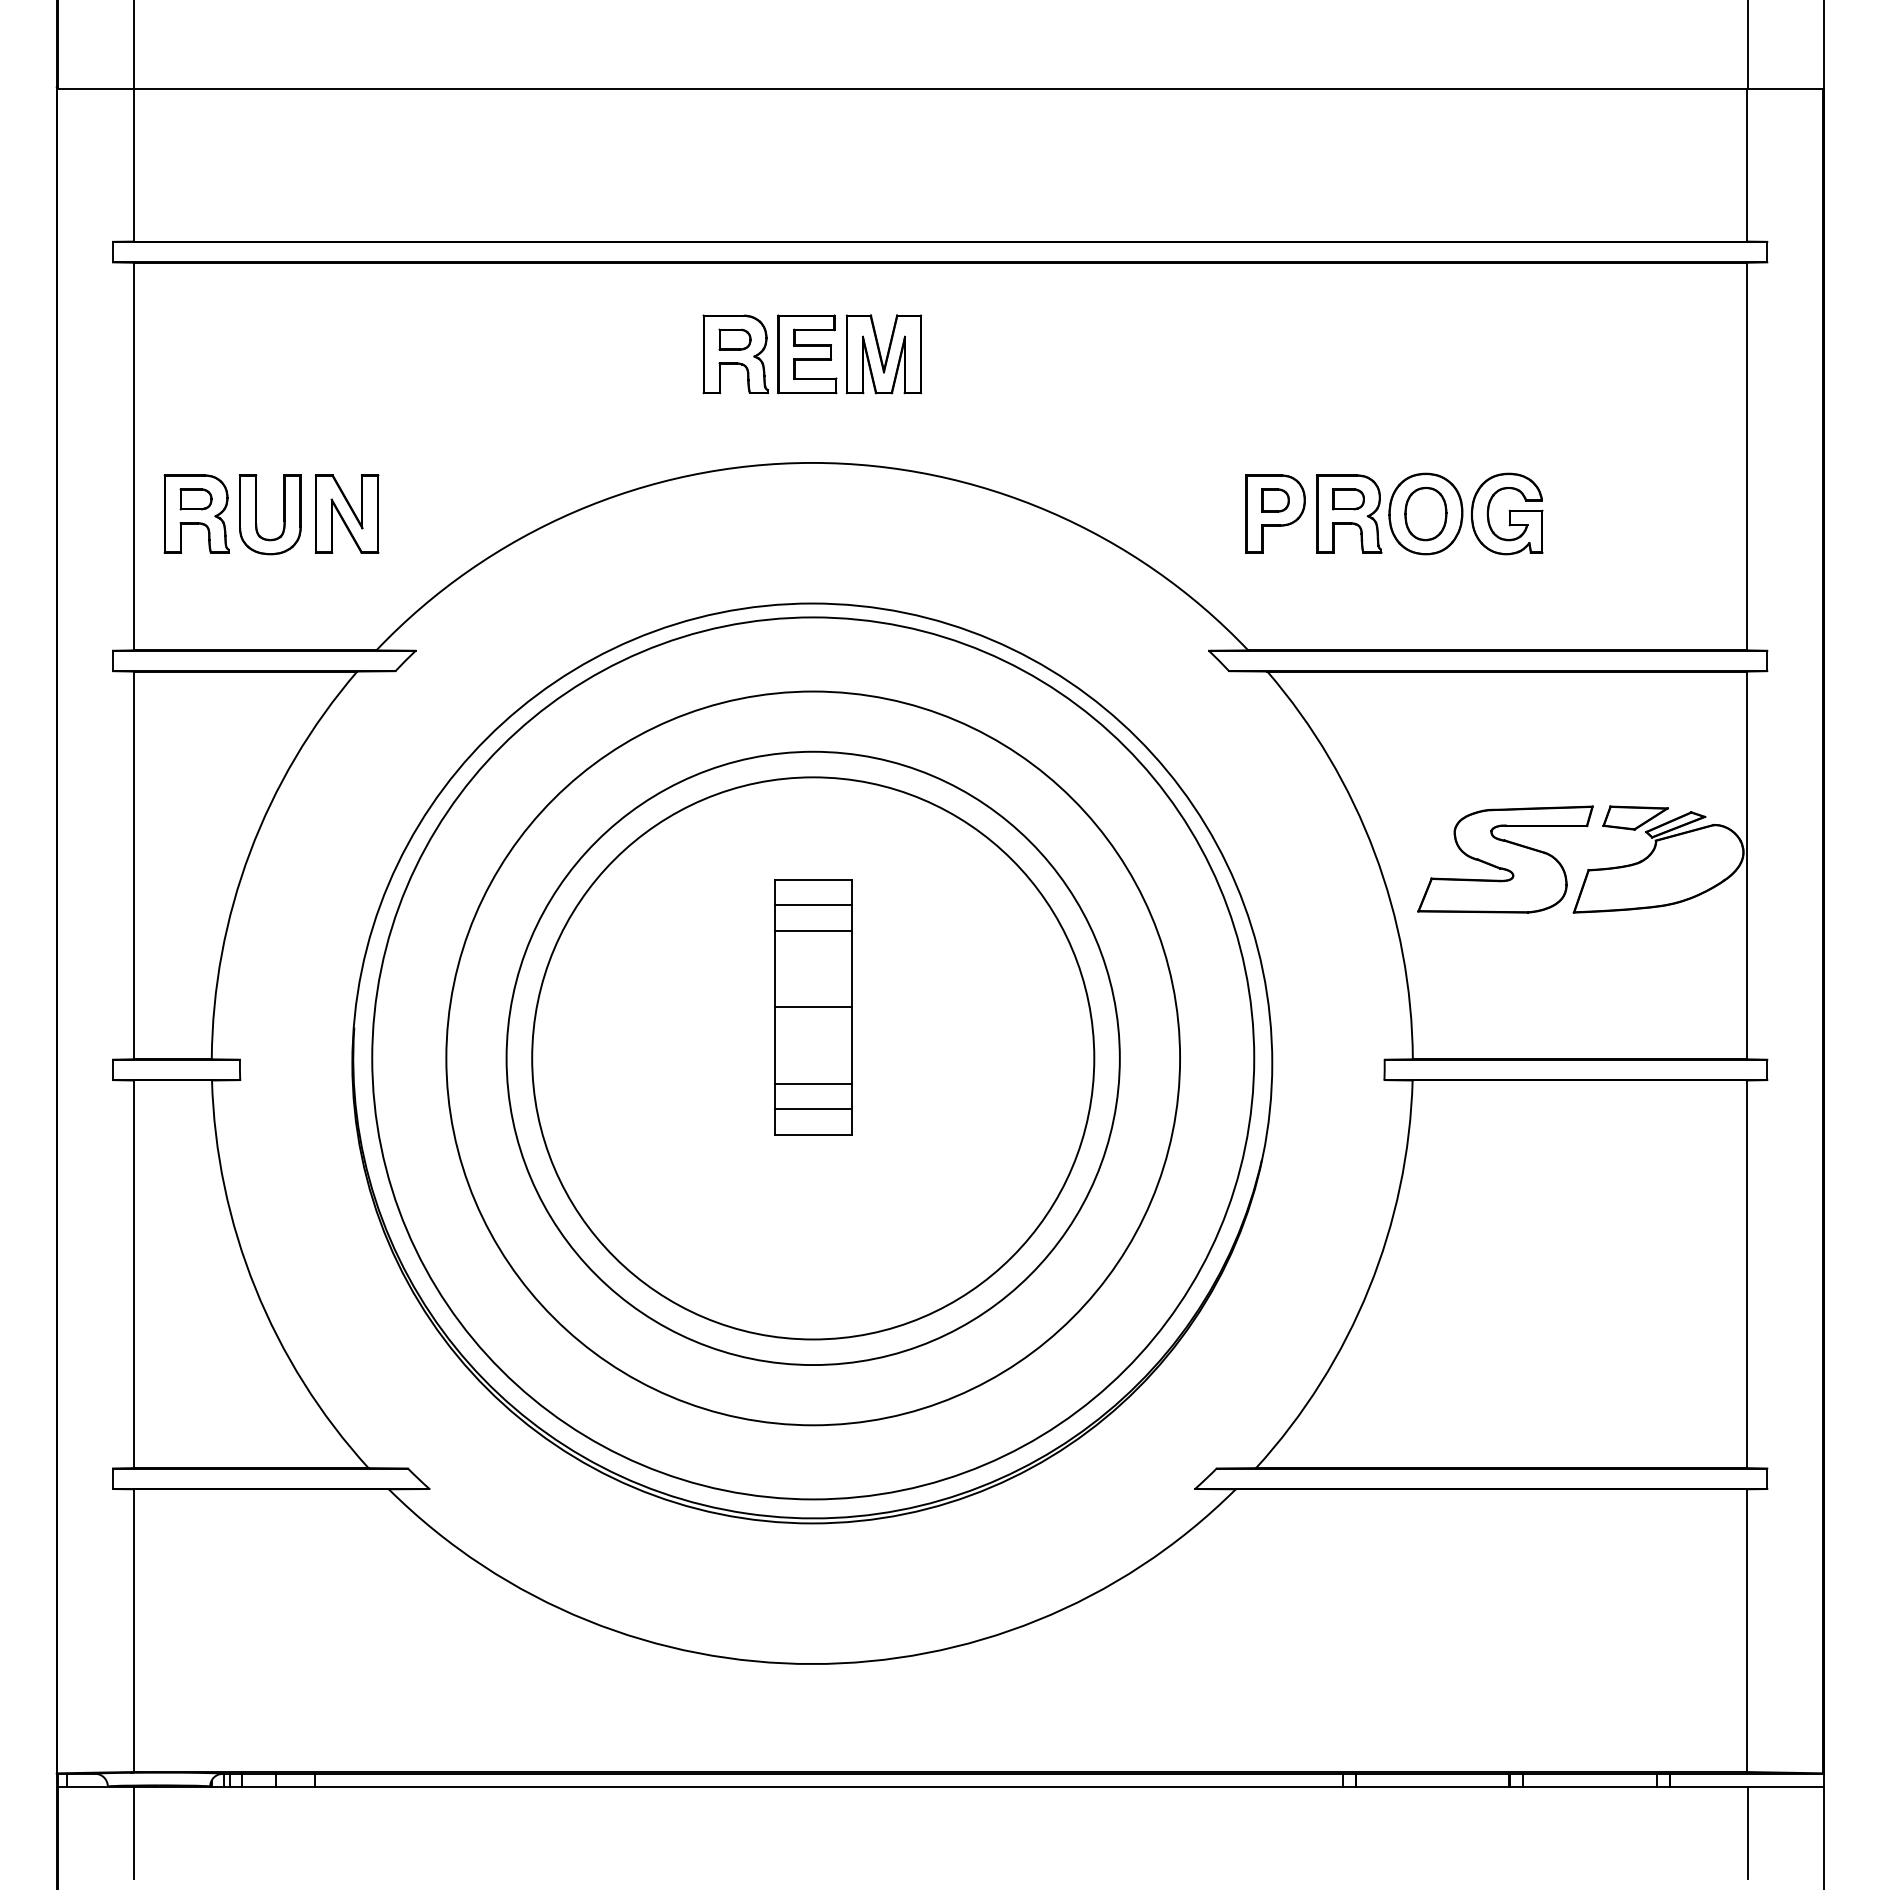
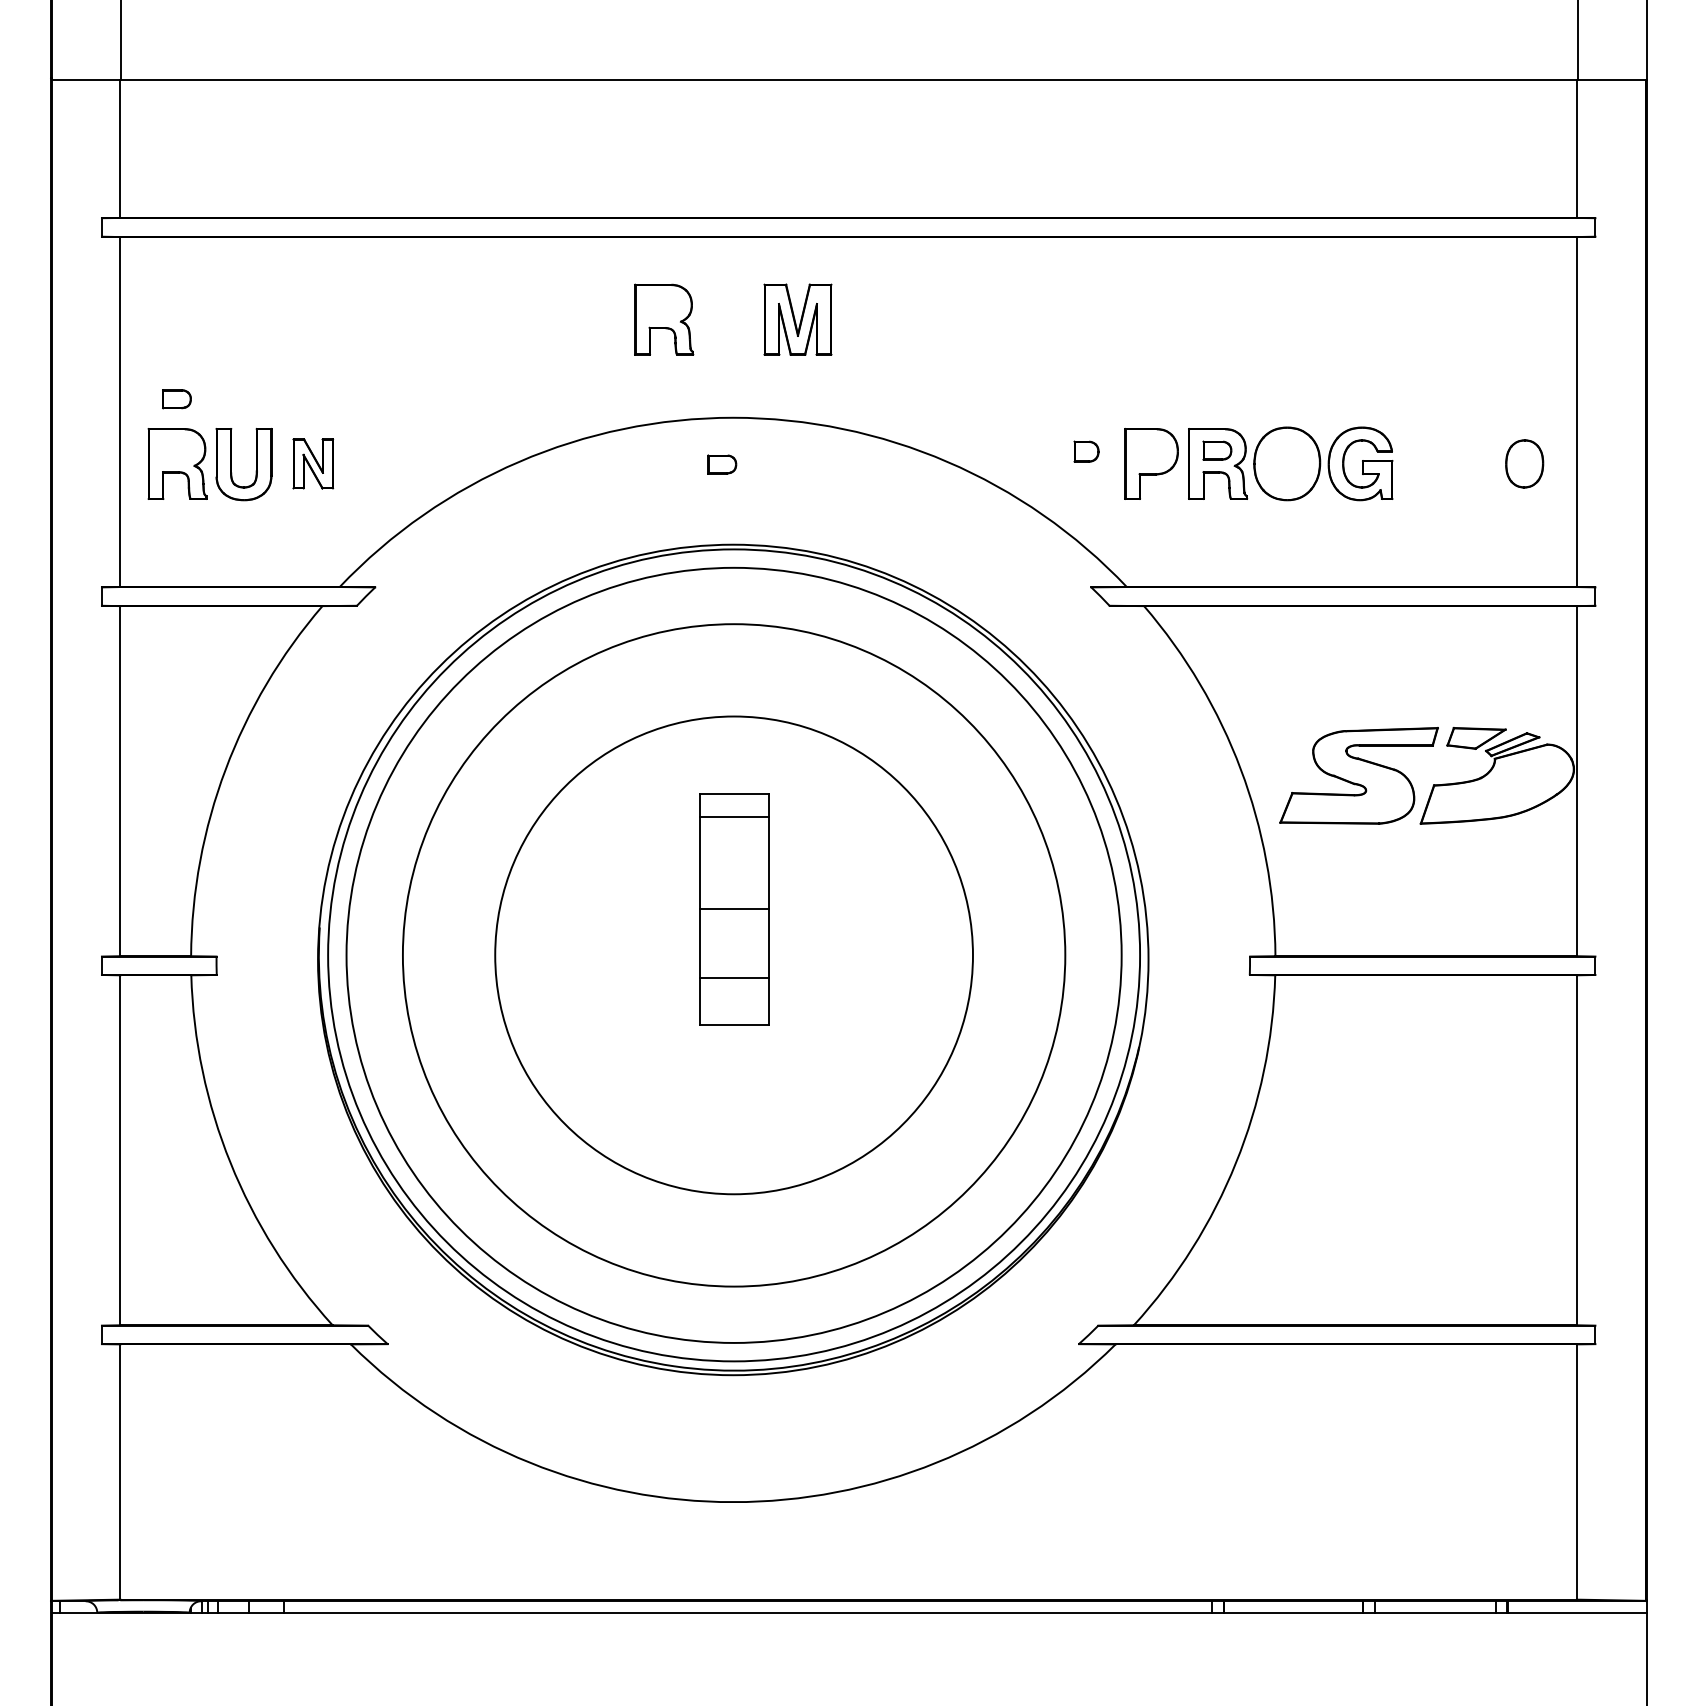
part: (734, 339) -> (721, 464), moved
part: (807, 354) -> (728, 319), removed
part: (195, 499) -> (176, 399), moved
part: (1275, 500) -> (1086, 451), moved
part: (346, 513) -> (312, 463), size x0.7
part: (1425, 514) -> (1524, 464), moved
line: (812, 930) -> (733, 839), removed
circle: (812, 1058) -> (733, 955), size x1.4
circle: (813, 1058) -> (734, 955), size x0.6
circle: (813, 1058) -> (734, 955), size x1.6
line: (812, 1109) -> (733, 1001), removed
line: (134, 1833) -> (121, 1655), removed
line: (1747, 1833) -> (1577, 1655), removed

